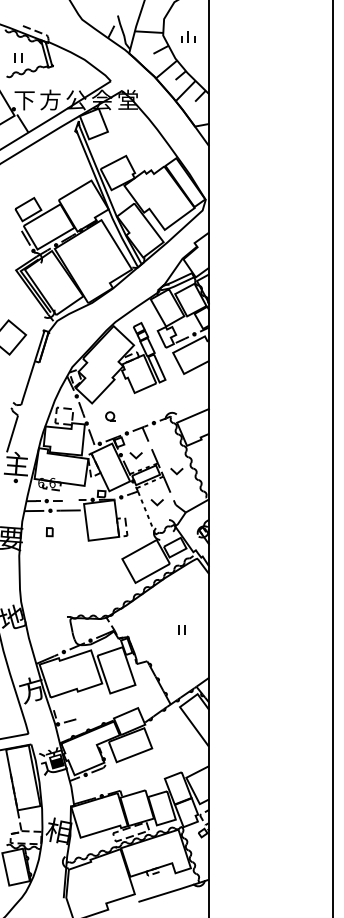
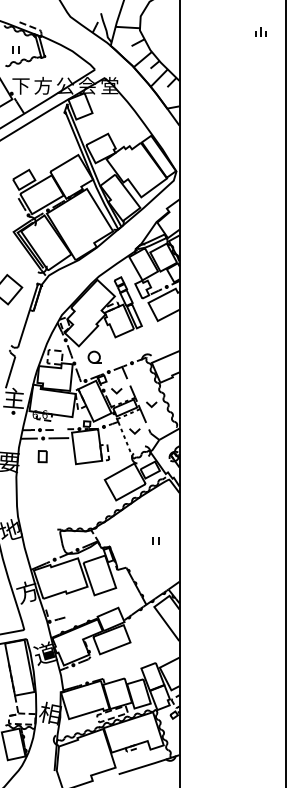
part: (188, 36) -> (261, 31), moved
part: (110, 416) -> (94, 357), size x1.6
part: (49, 532) -> (42, 457), size x1.6

